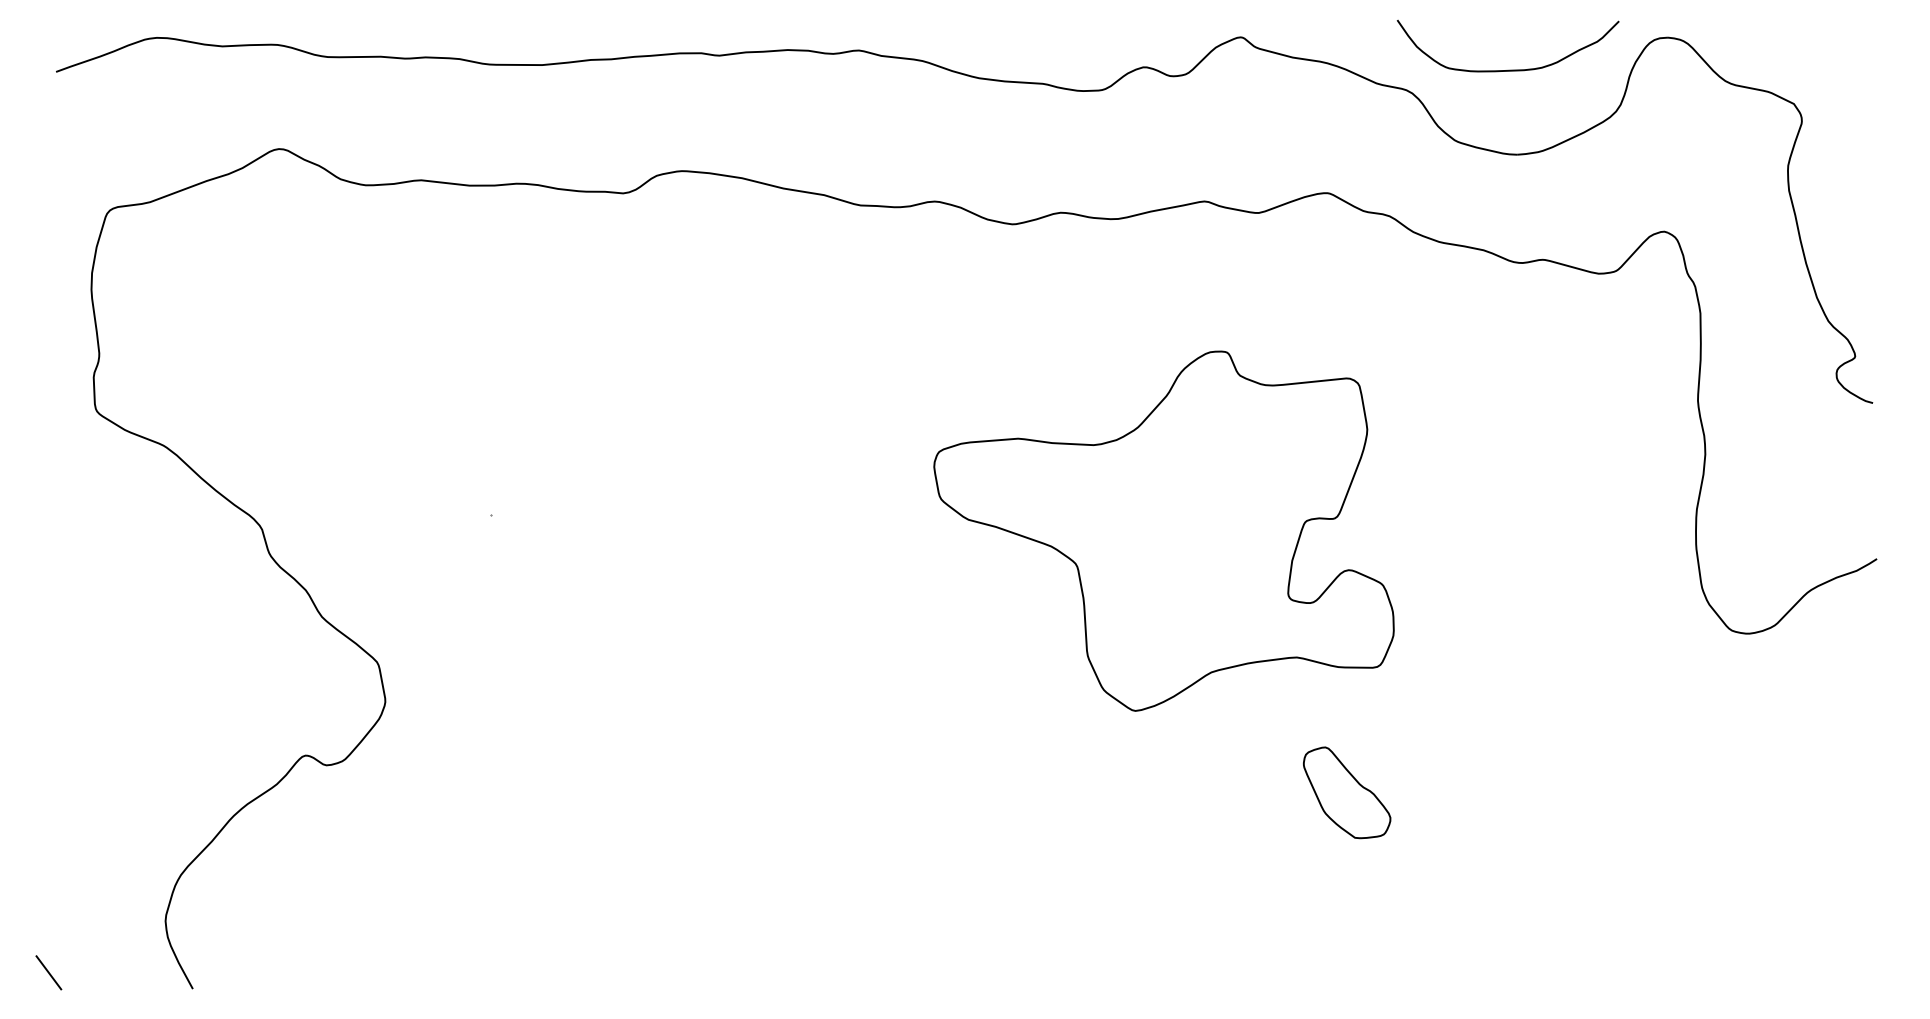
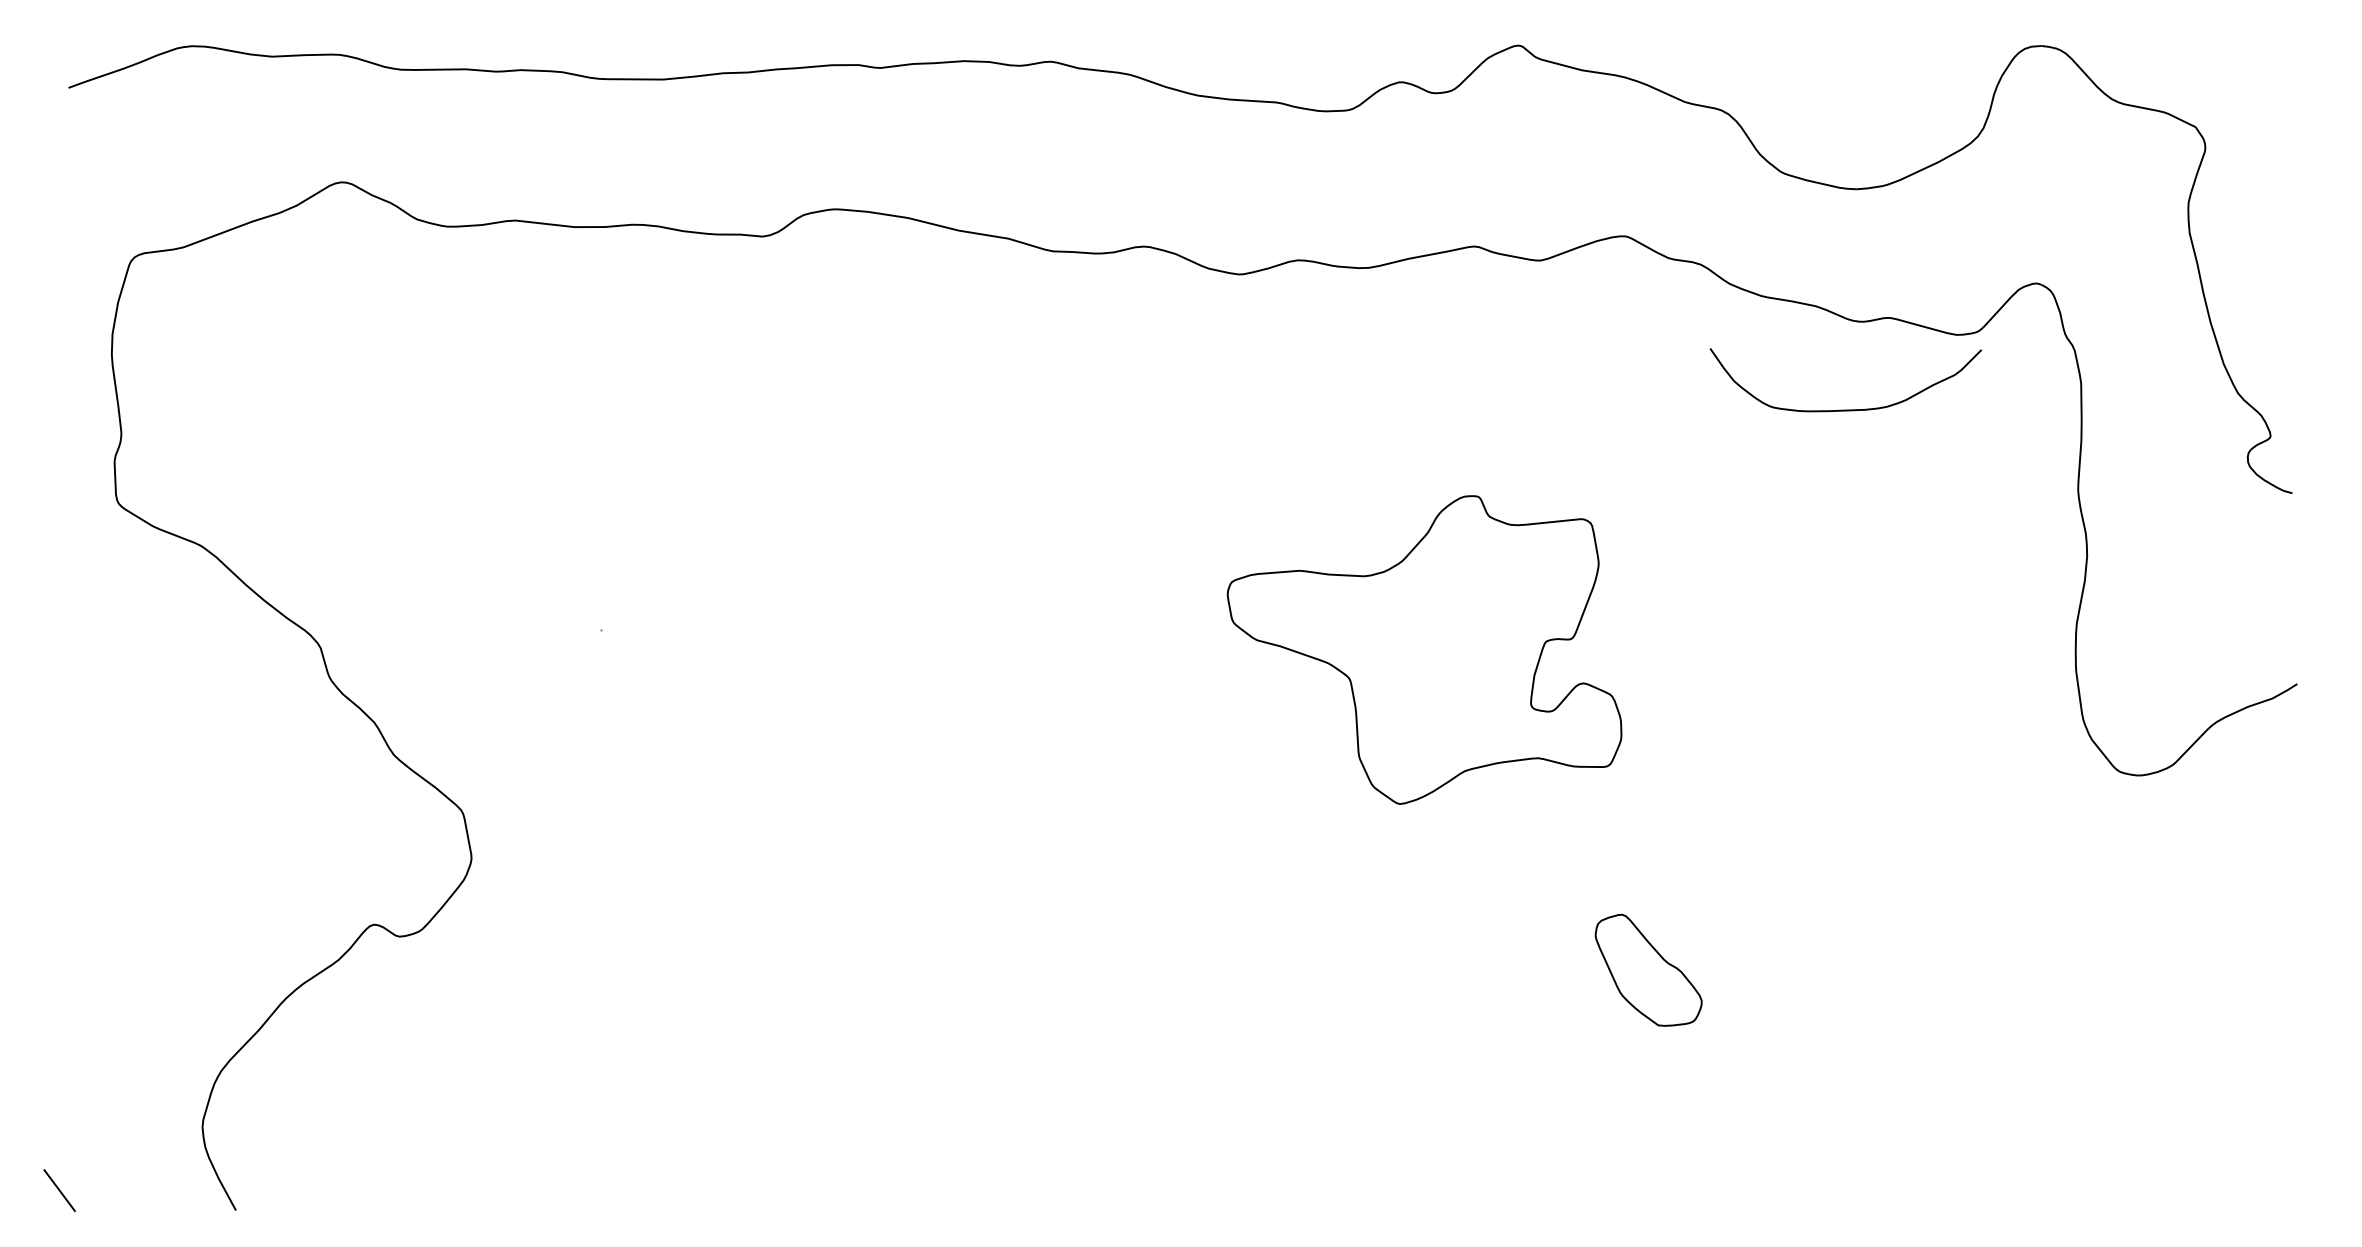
curve: (1507, 69) -> (1845, 409), moved
part: (1163, 530) -> (1424, 649), size x0.7

